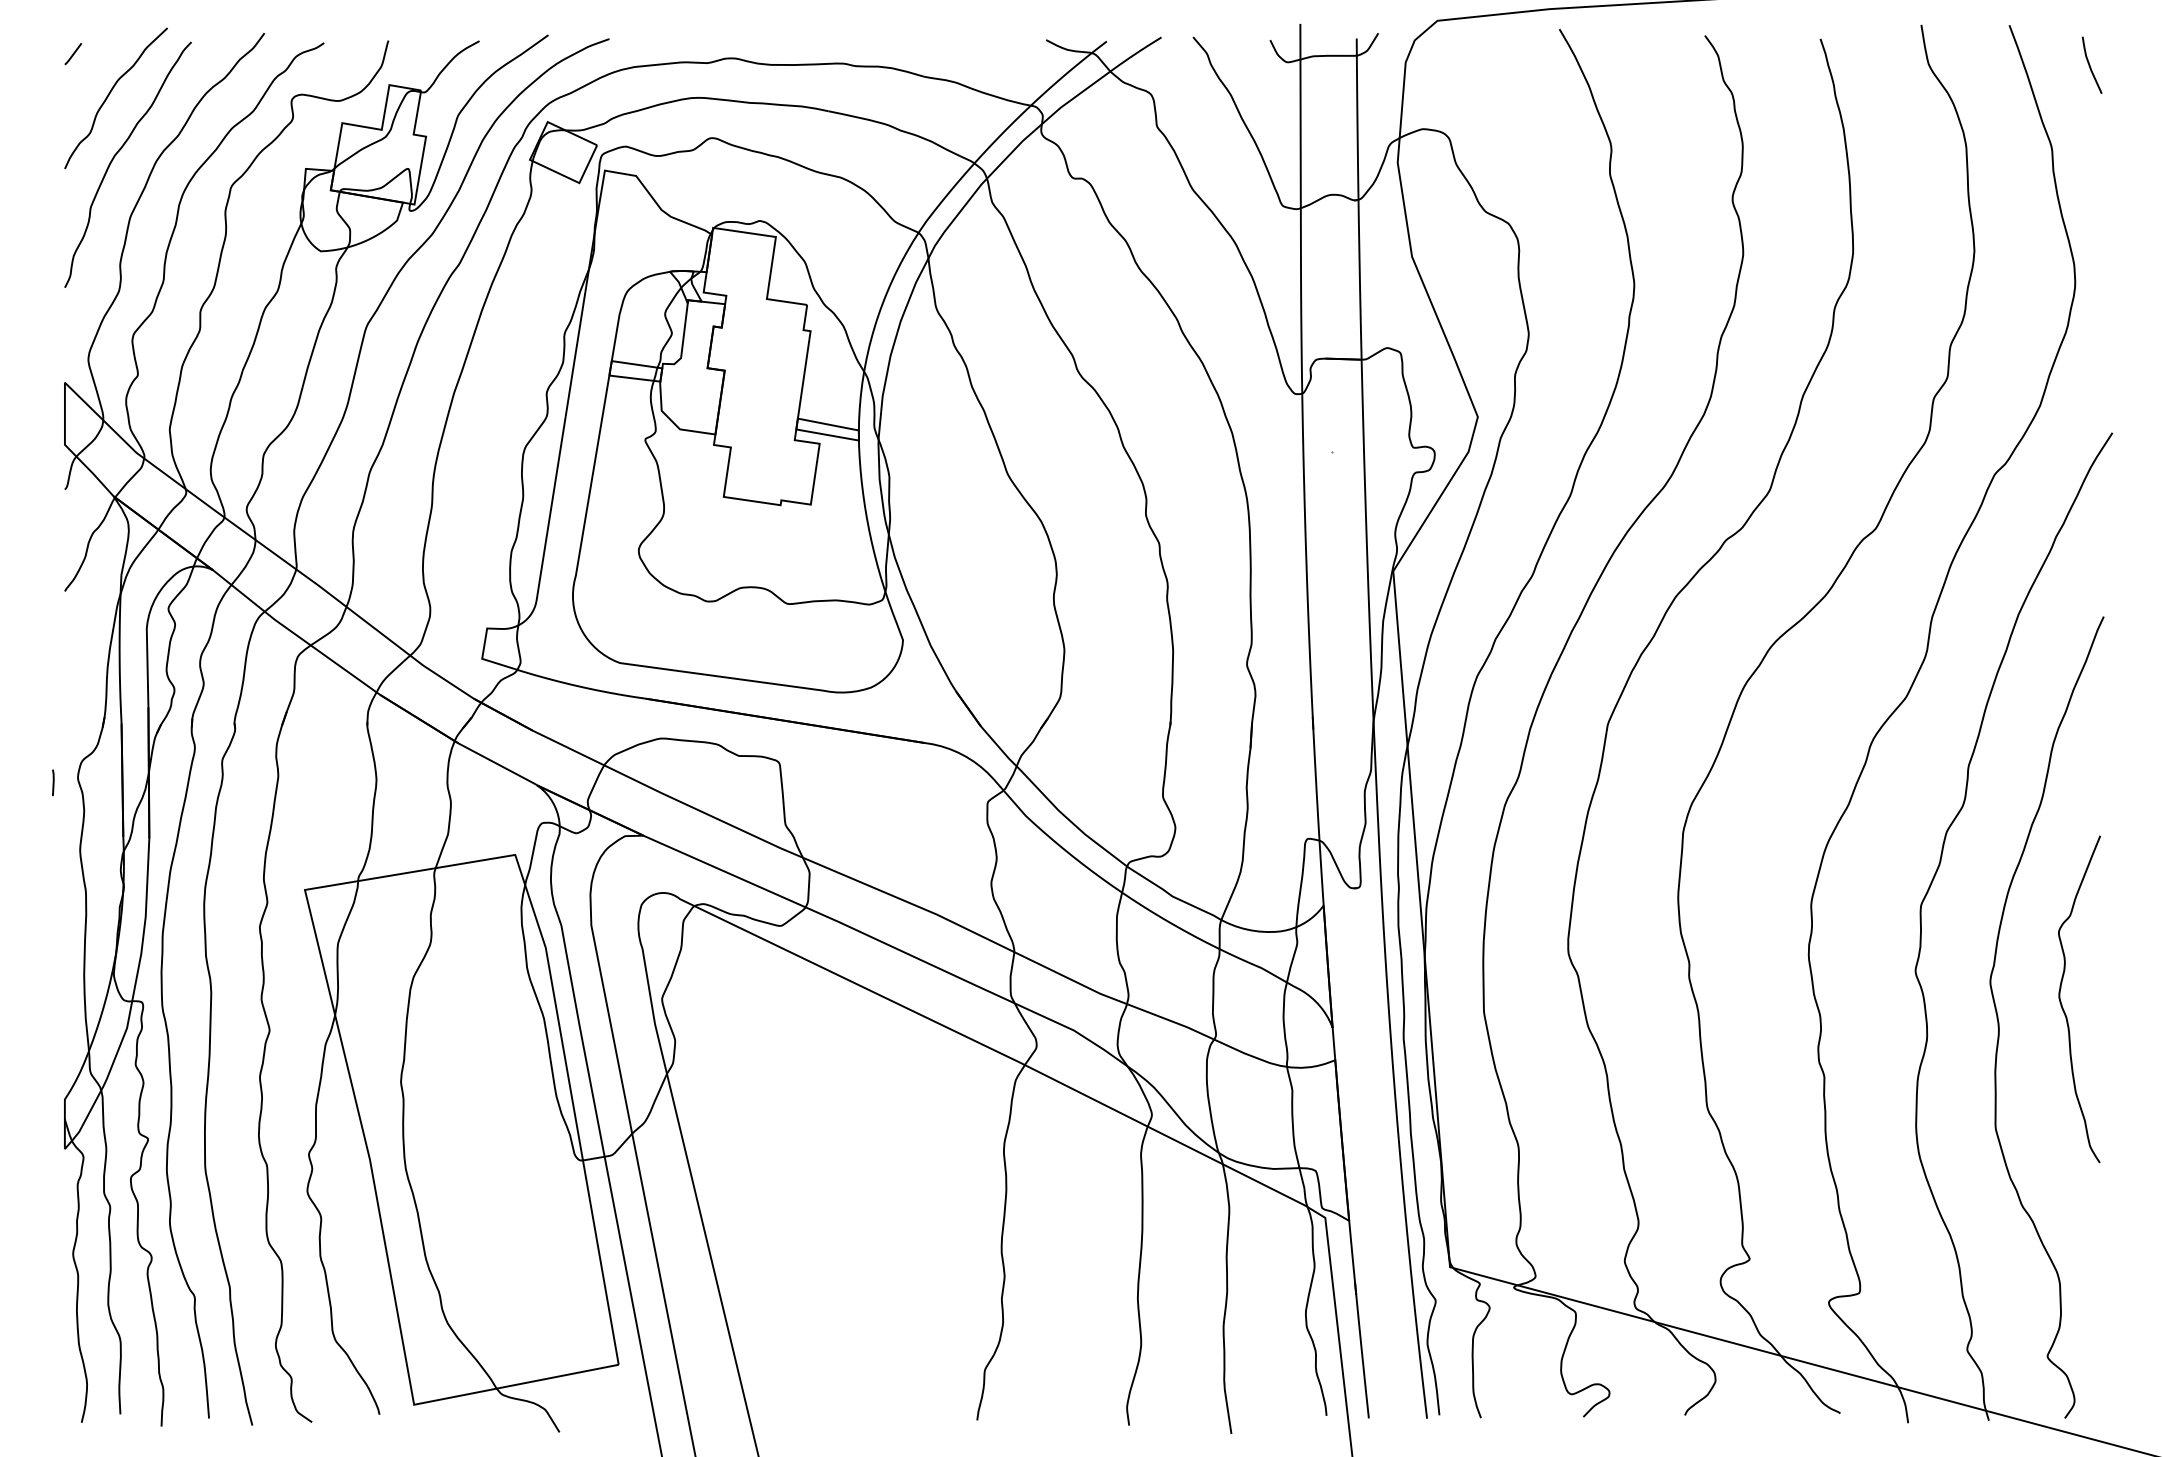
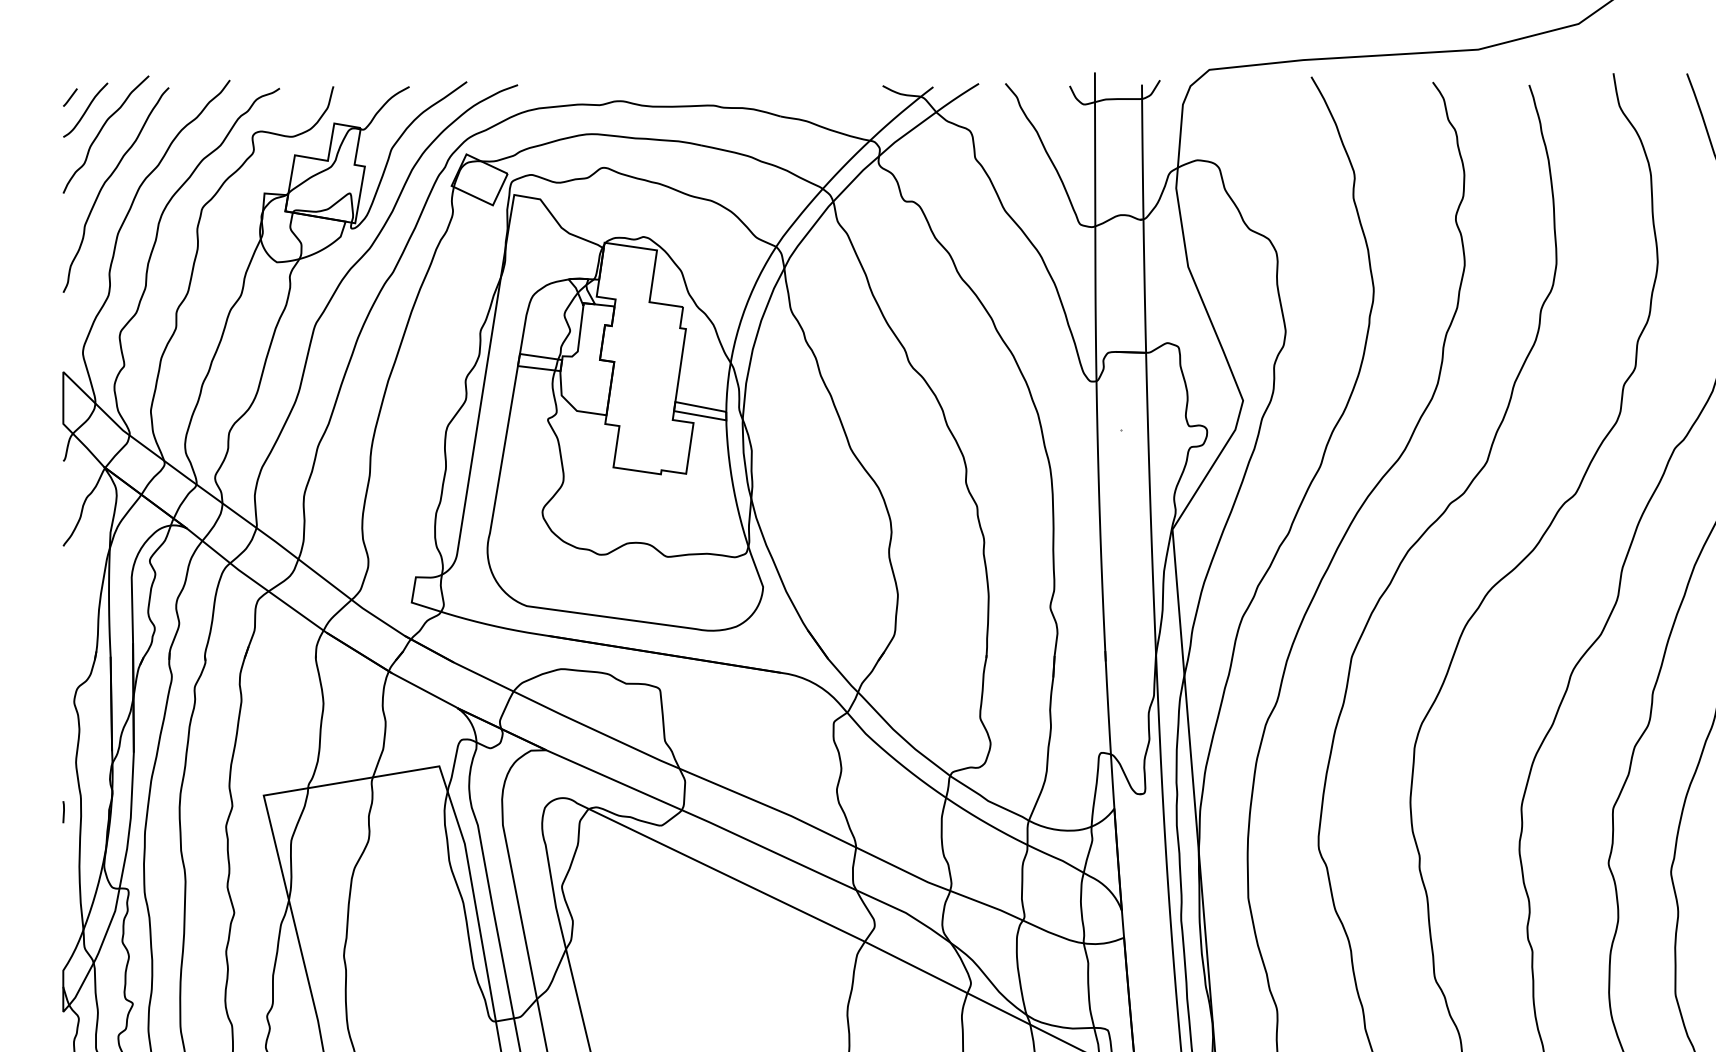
curve: (91, 69) -> (85, 110), added
line: (53, 782) -> (63, 811), moved

